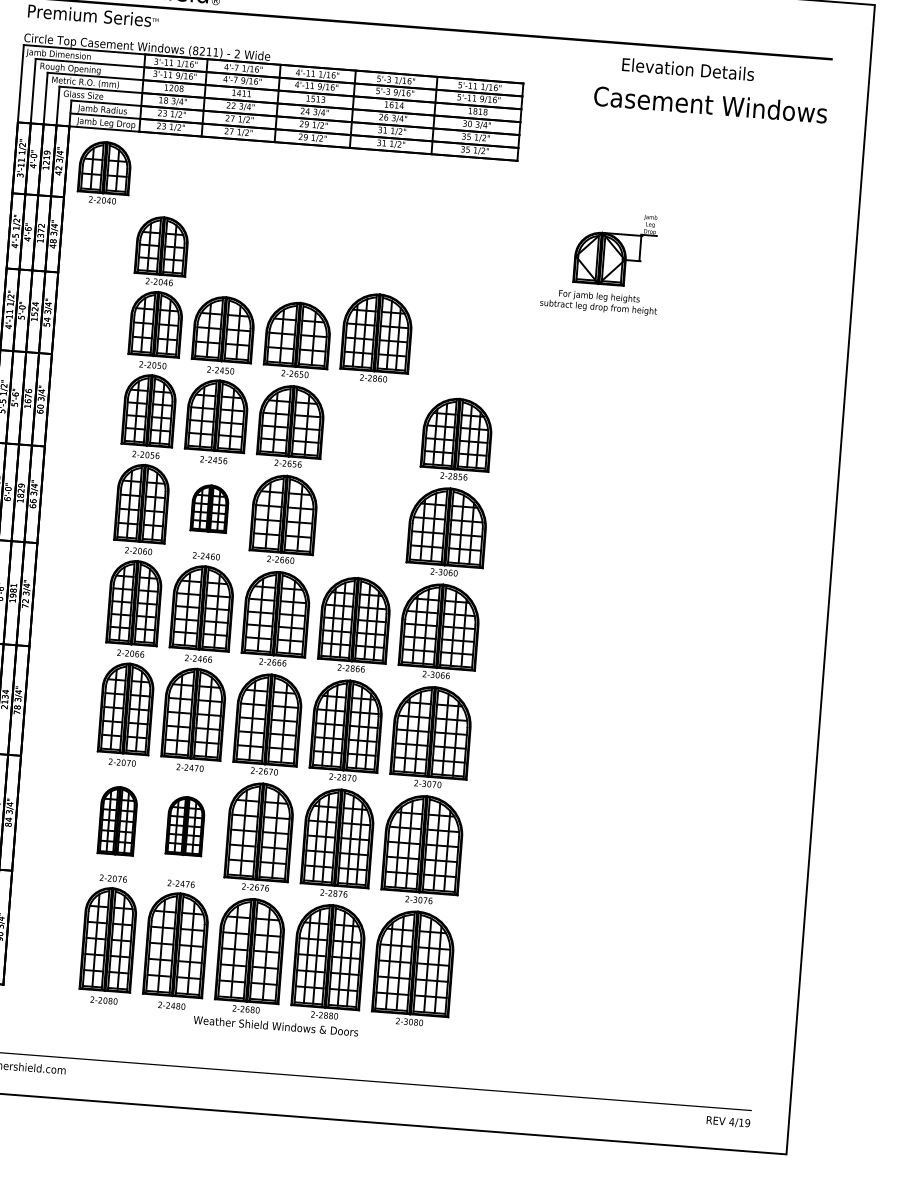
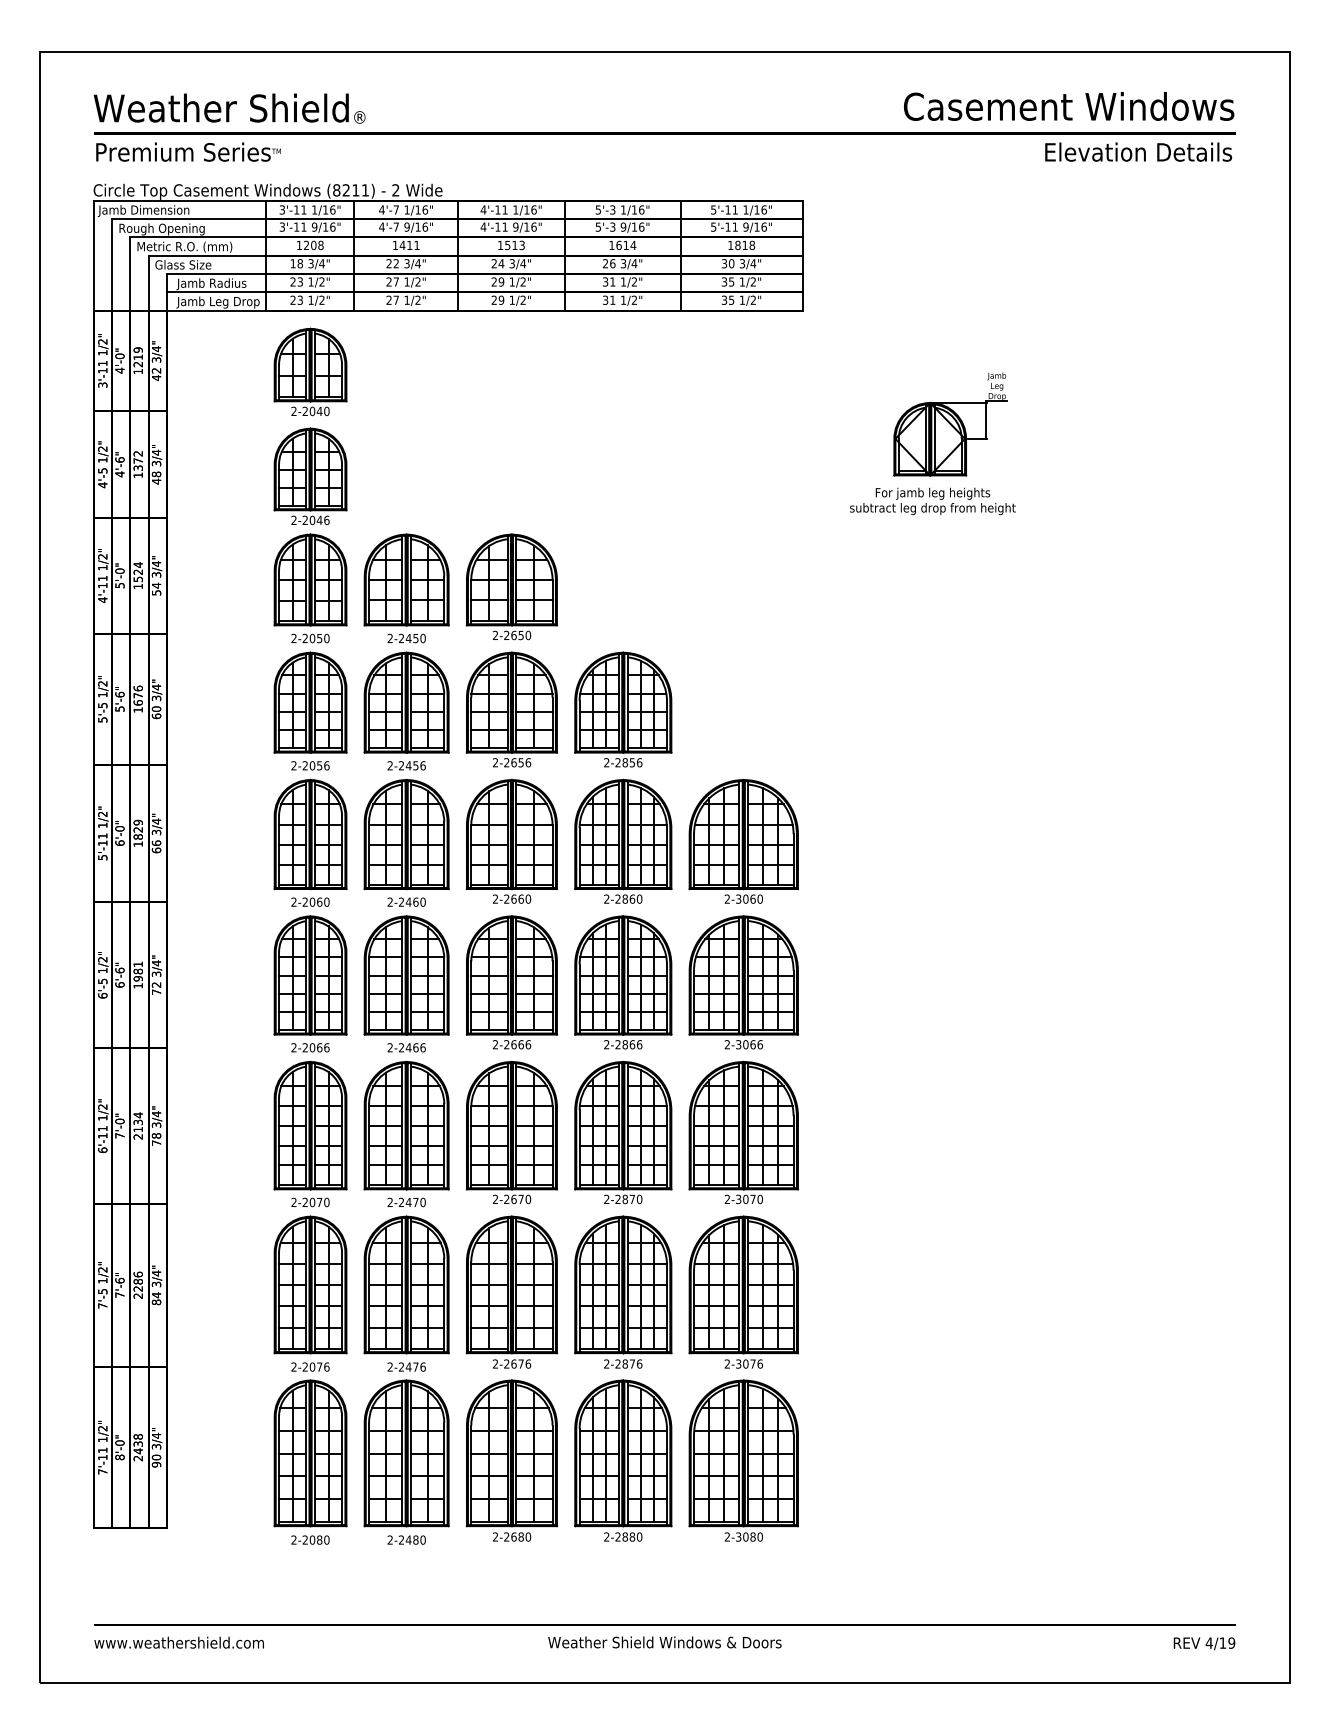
text: (688, 68) -> (1138, 151), moved
text: (710, 104) -> (1069, 106), moved
part: (104, 172) -> (310, 371), moved
part: (376, 337) -> (623, 840), moved
part: (457, 438) -> (623, 709), moved
part: (209, 508) -> (406, 834), size x1.67
part: (117, 820) -> (310, 1284), size x1.43
part: (185, 825) -> (406, 1284), size x1.67
text: (275, 1026) -> (664, 1642), moved

